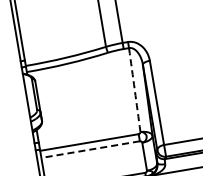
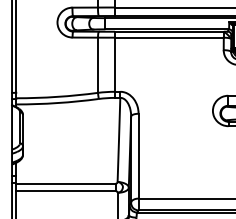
arc: (135, 89) -> (119, 139), dashed -> solid
line: (90, 149) -> (65, 190), dashed -> solid

